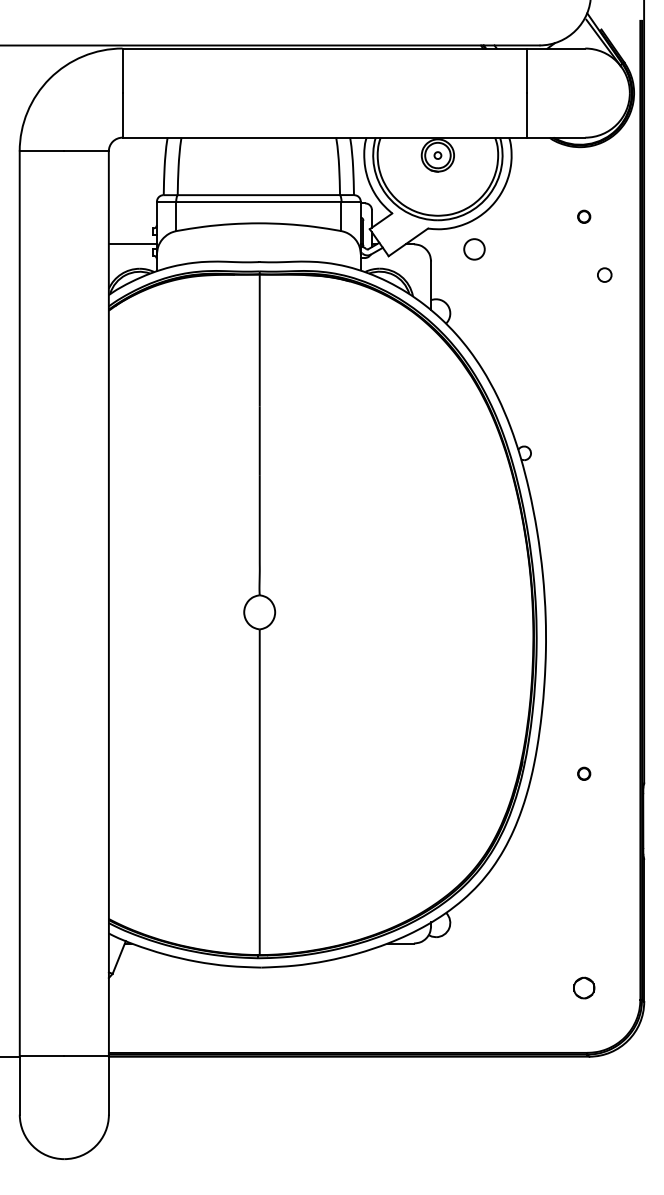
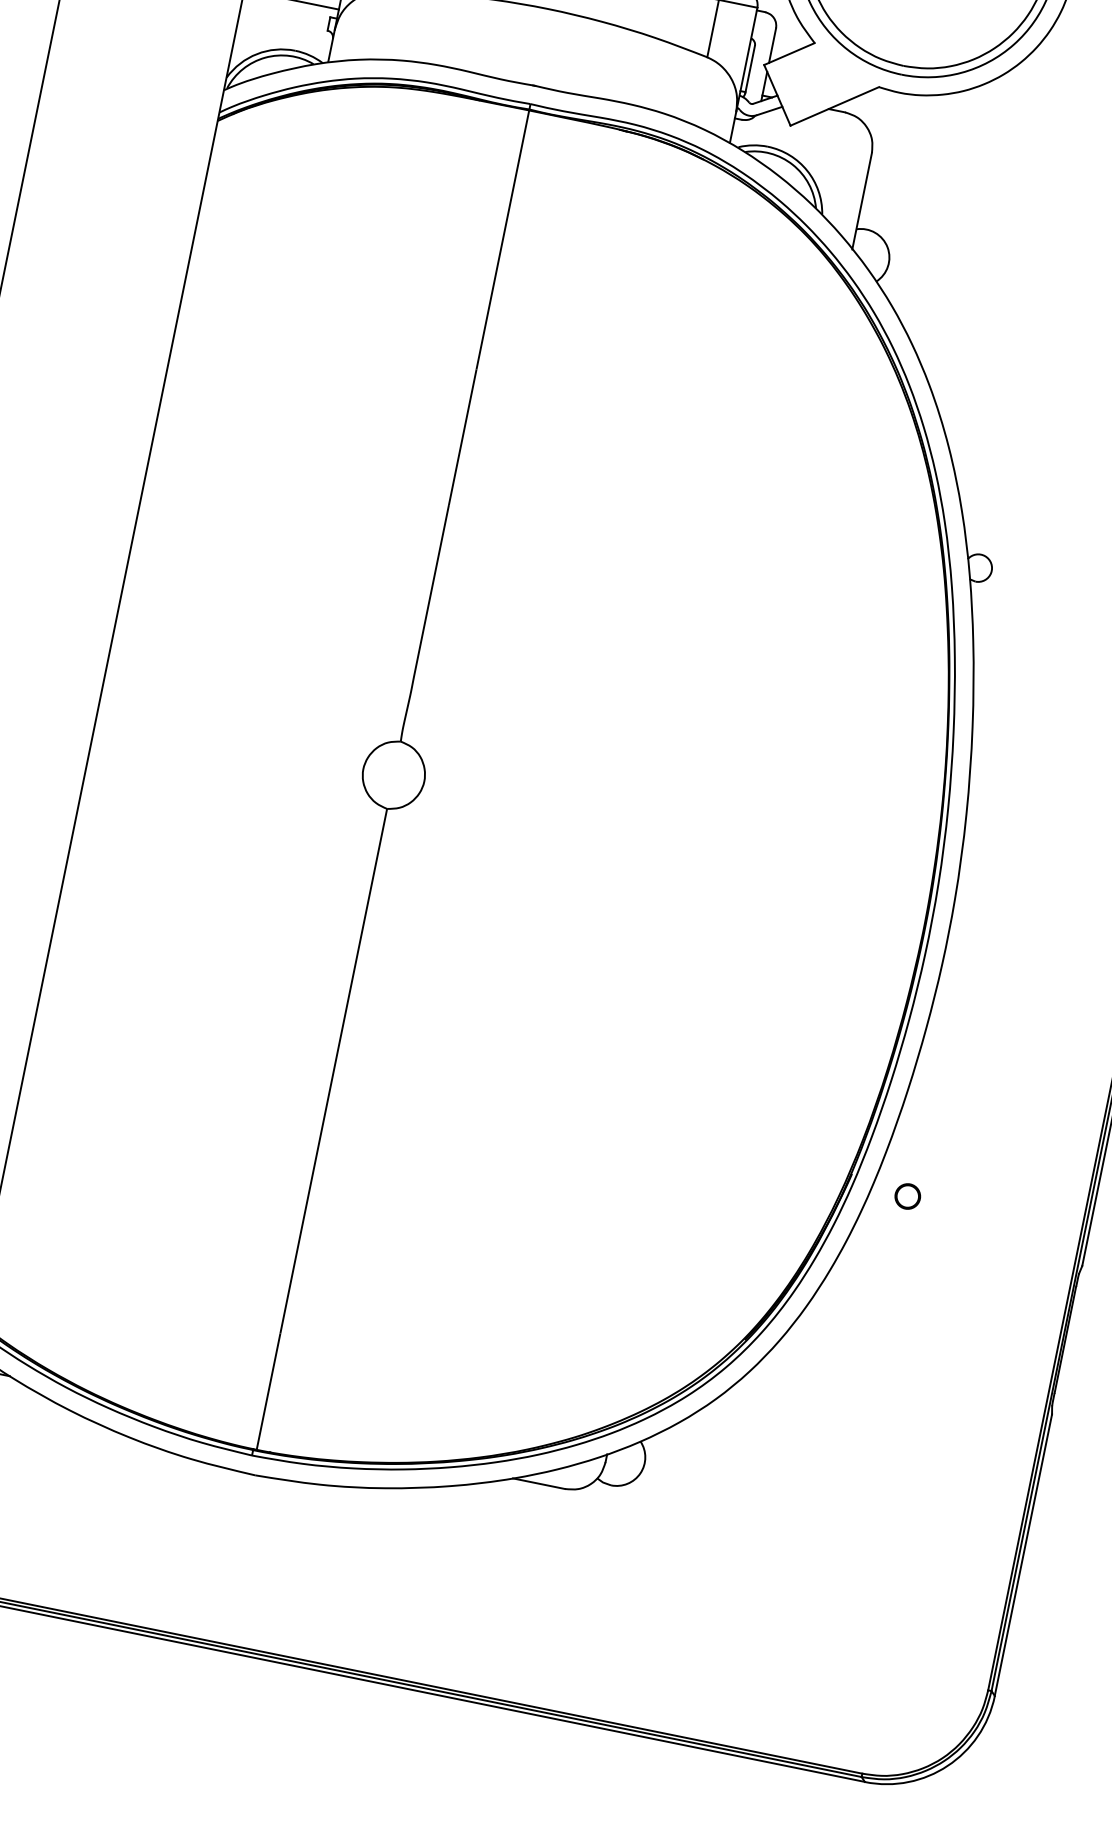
circle: (474, 249) -> (962, 146), removed
circle: (584, 773) -> (908, 1195), moved
part: (584, 987) -> (883, 1643), removed

